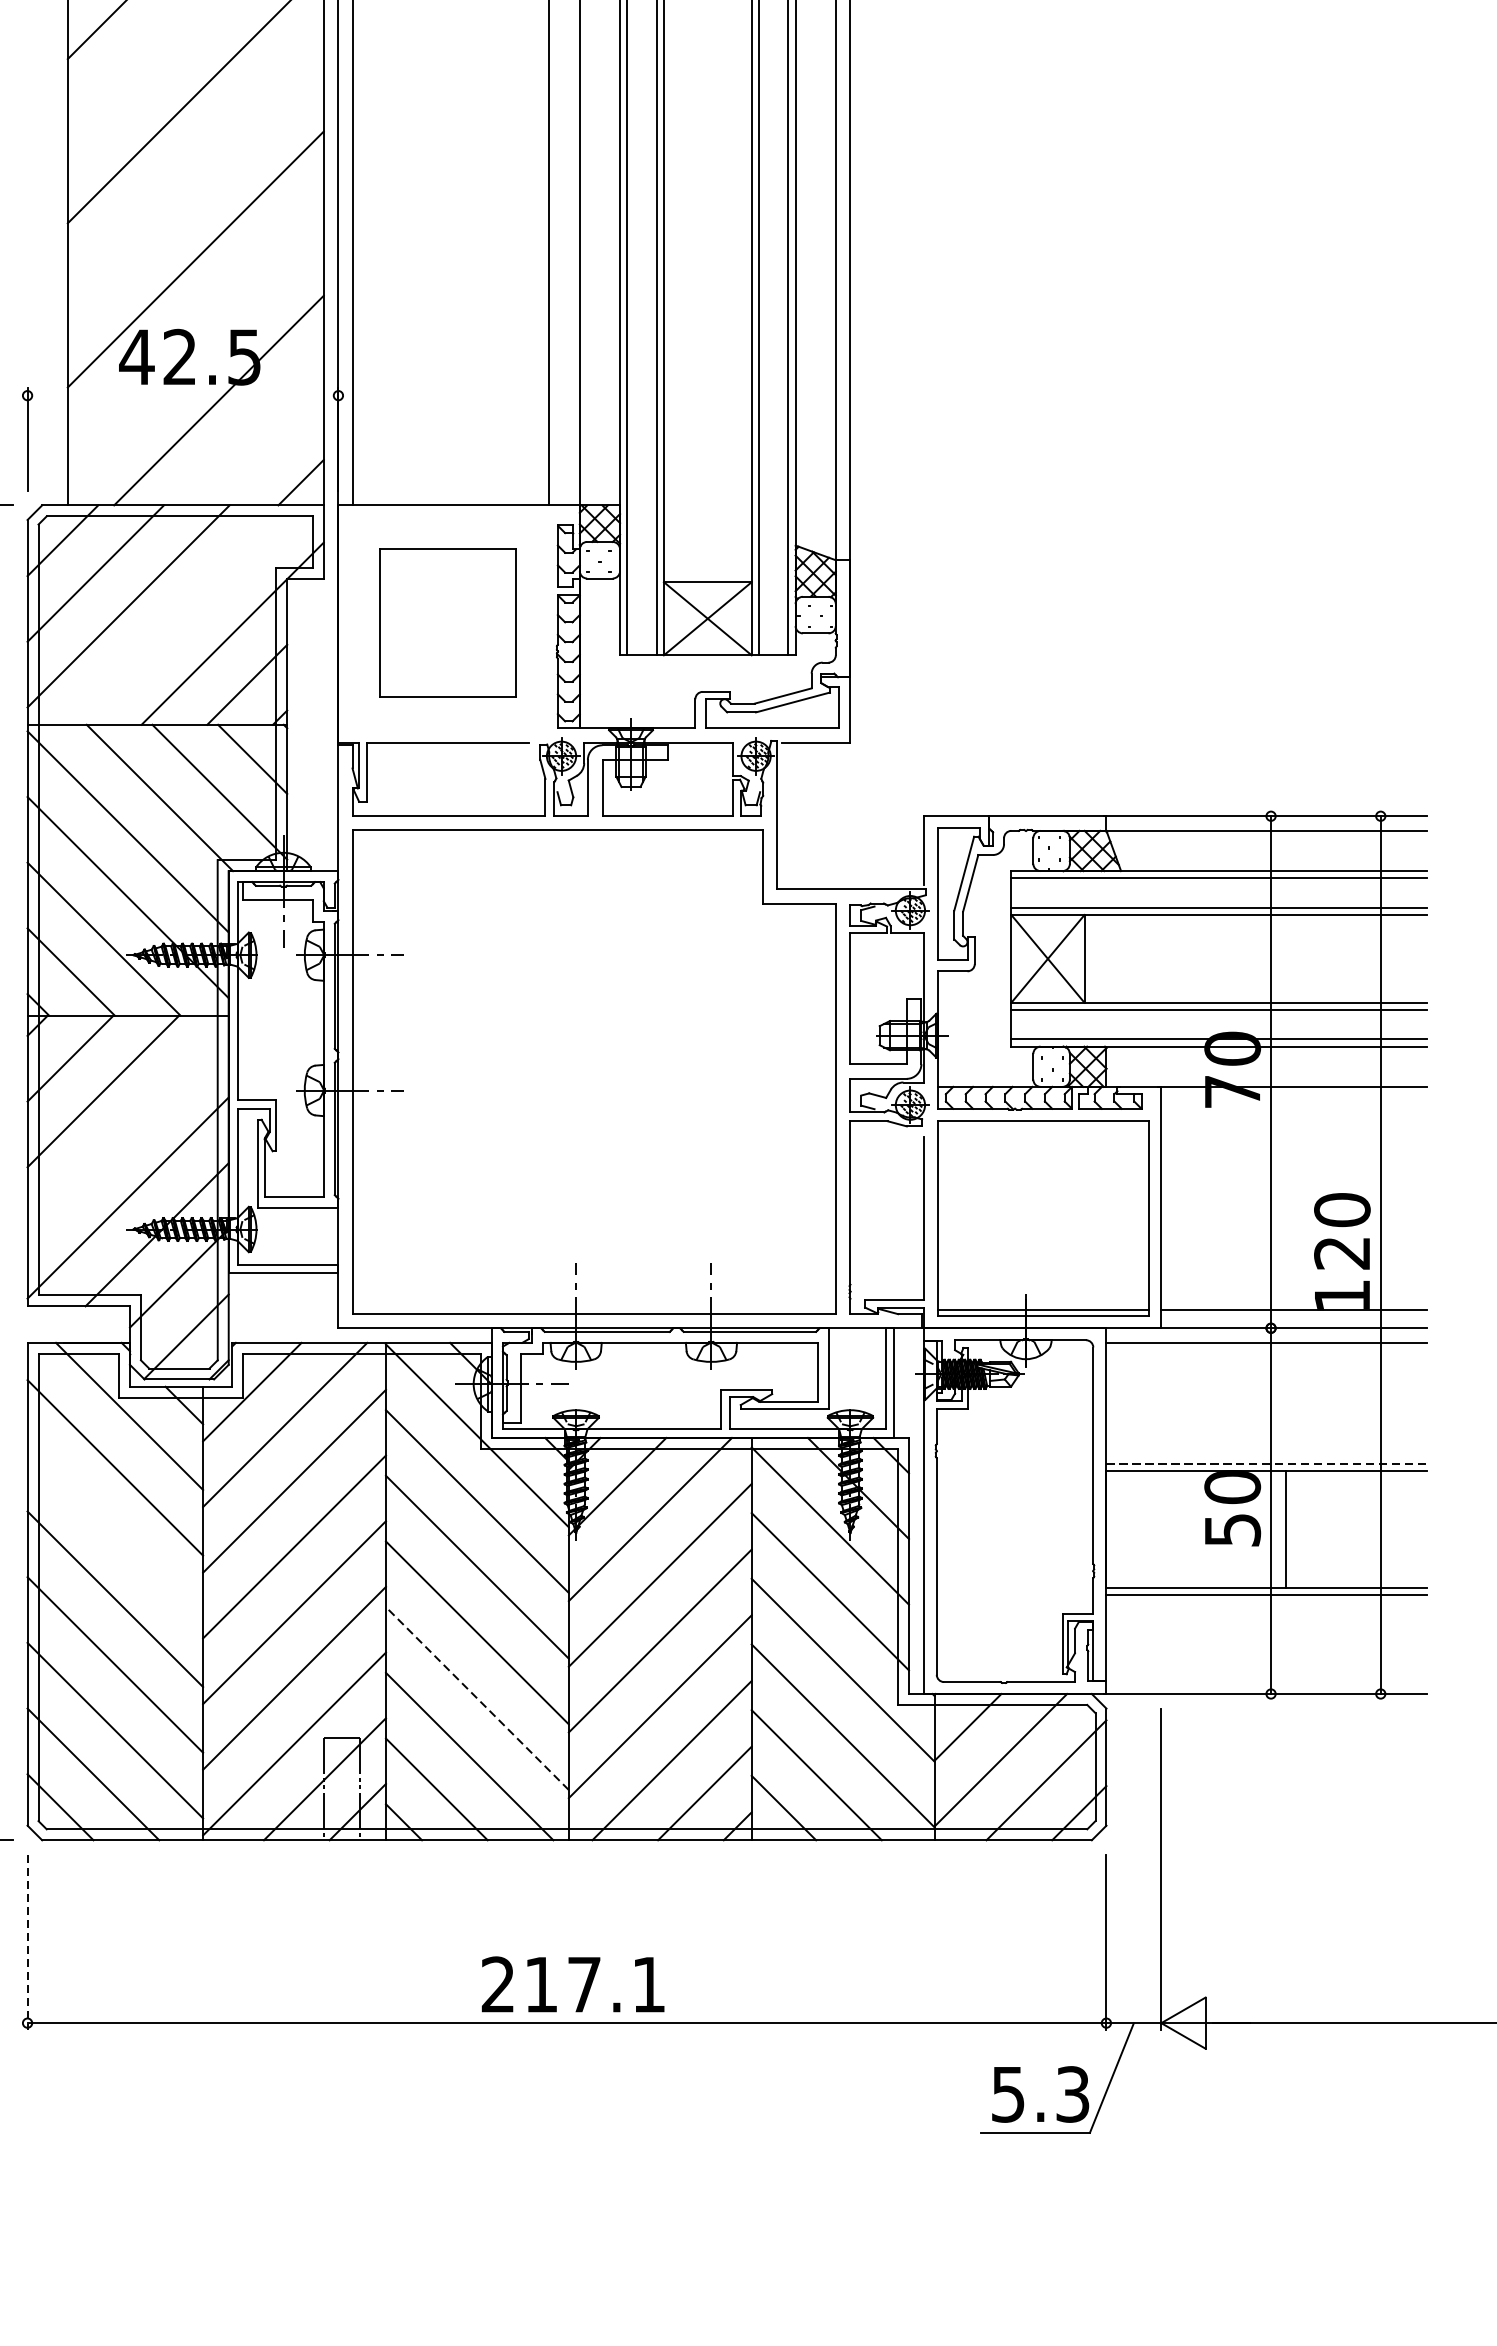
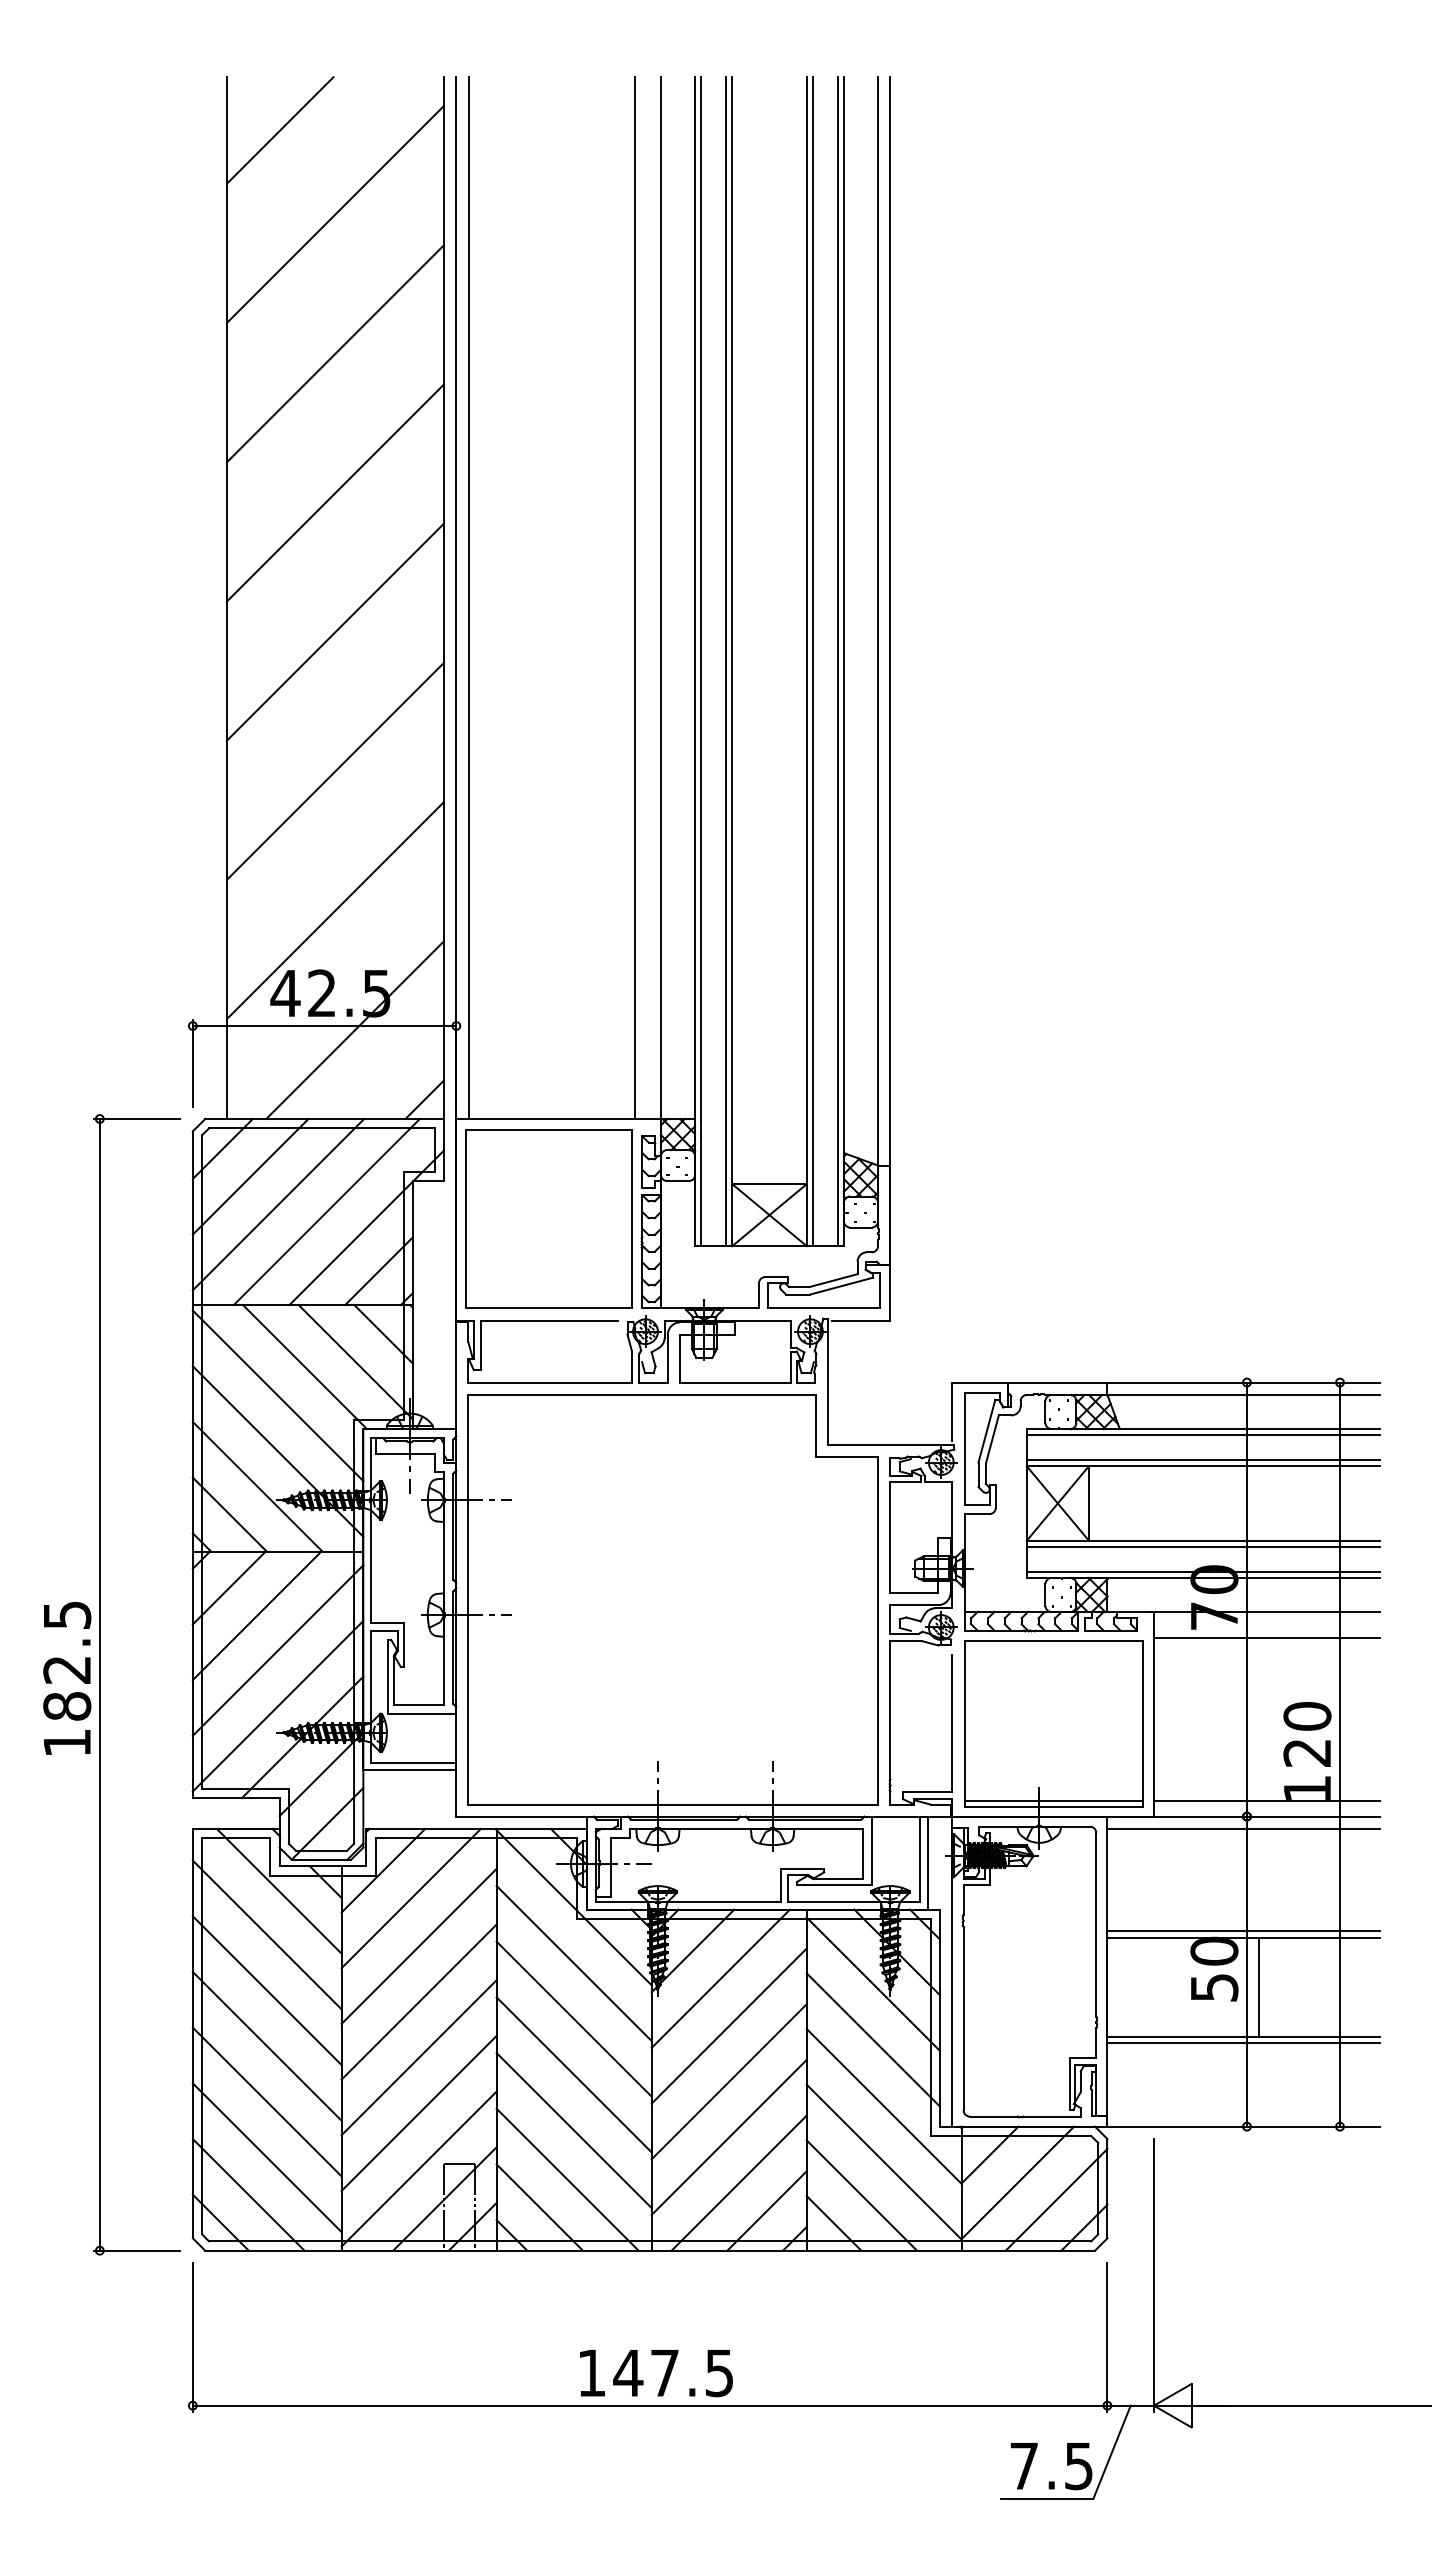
line: (182, 396) -> (324, 1026), added
line: (185, 615) -> (326, 1212), added
part: (447, 622) -> (548, 1218), size x1.43
line: (1294, 1118) -> (1266, 1638), added
line: (127, 1132) -> (277, 1650), added
line: (1266, 1463) -> (1243, 1931), dashed -> solid
line: (114, 1533) -> (266, 1990), added
line: (477, 1698) -> (574, 2130), dashed -> solid
line: (27, 1943) -> (192, 2338), dashed -> solid
text: (573, 1985) -> (655, 2373), 217.1 -> 147.5
text: (1040, 2094) -> (1051, 2466), 5.3 -> 7.5

